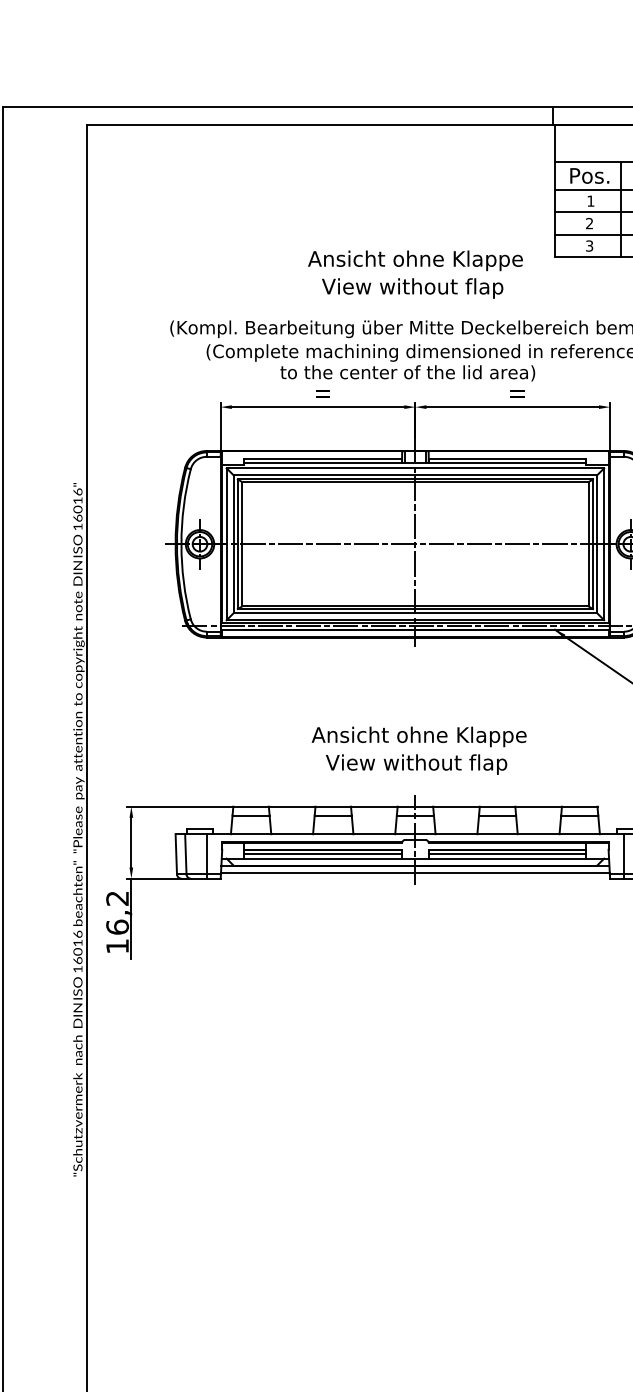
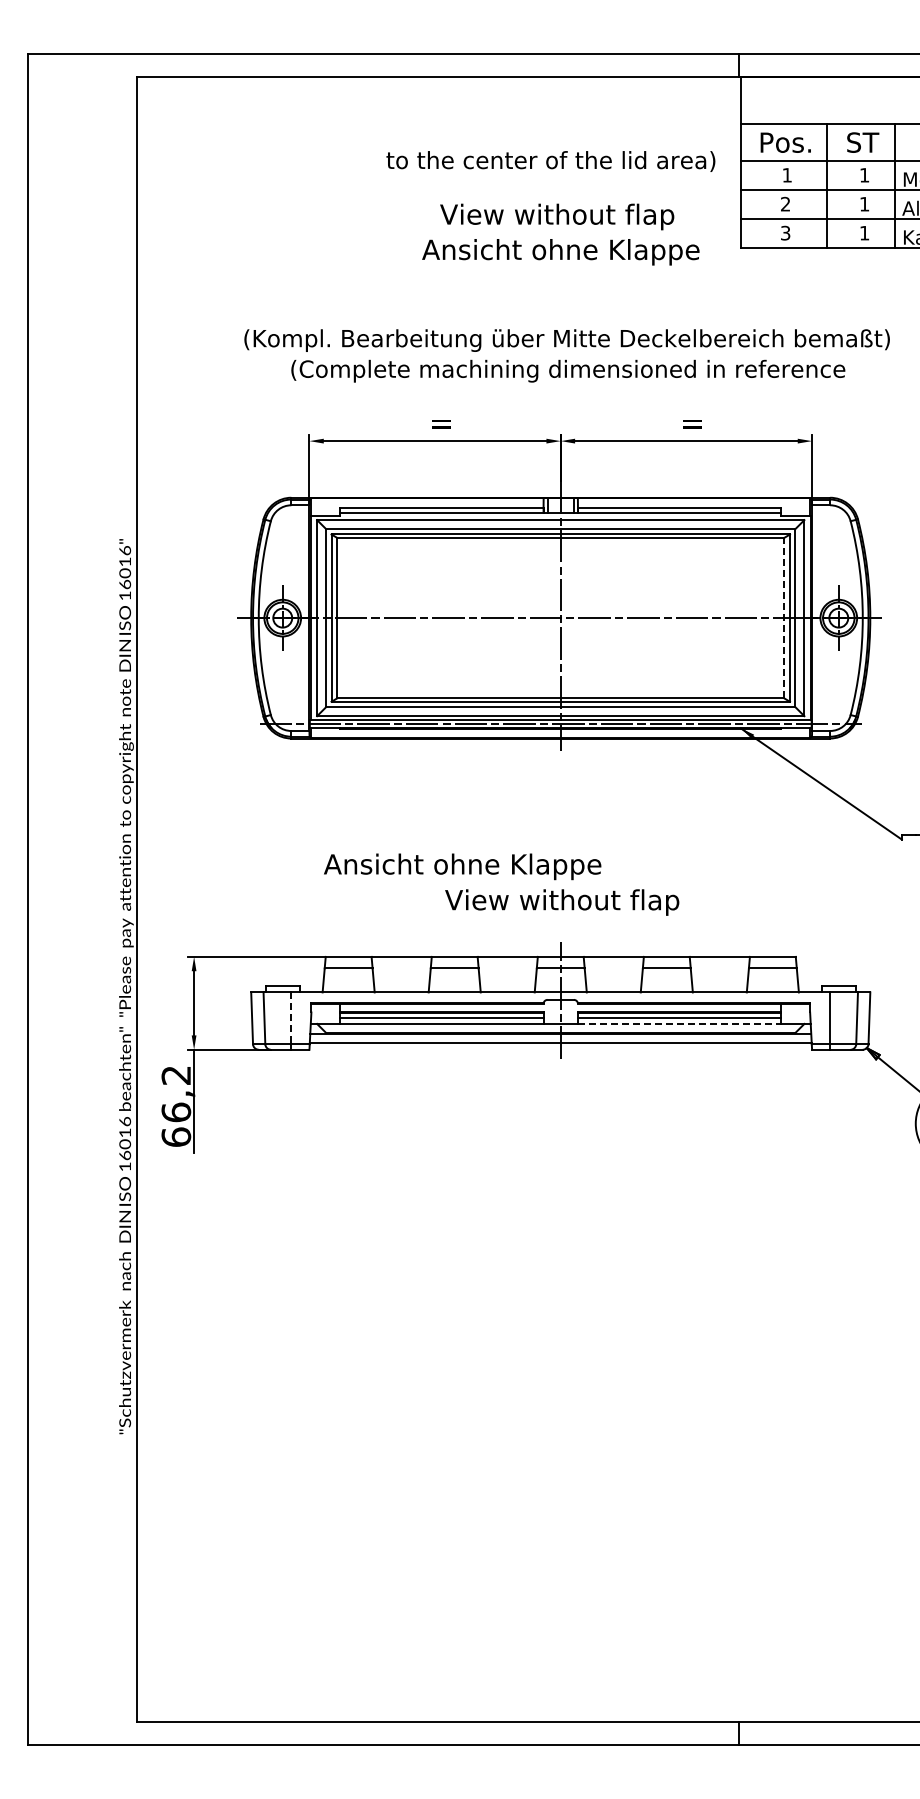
text: (412, 288) -> (557, 216), moved
text: (407, 373) -> (550, 161), moved
line: (588, 543) -> (784, 617), solid -> dashed
text: (419, 736) -> (462, 866), moved
line: (206, 854) -> (291, 1018), solid -> dashed
line: (507, 858) -> (679, 1023), solid -> dashed
text: (117, 945) -> (176, 1136), 16,2 -> 66,2

